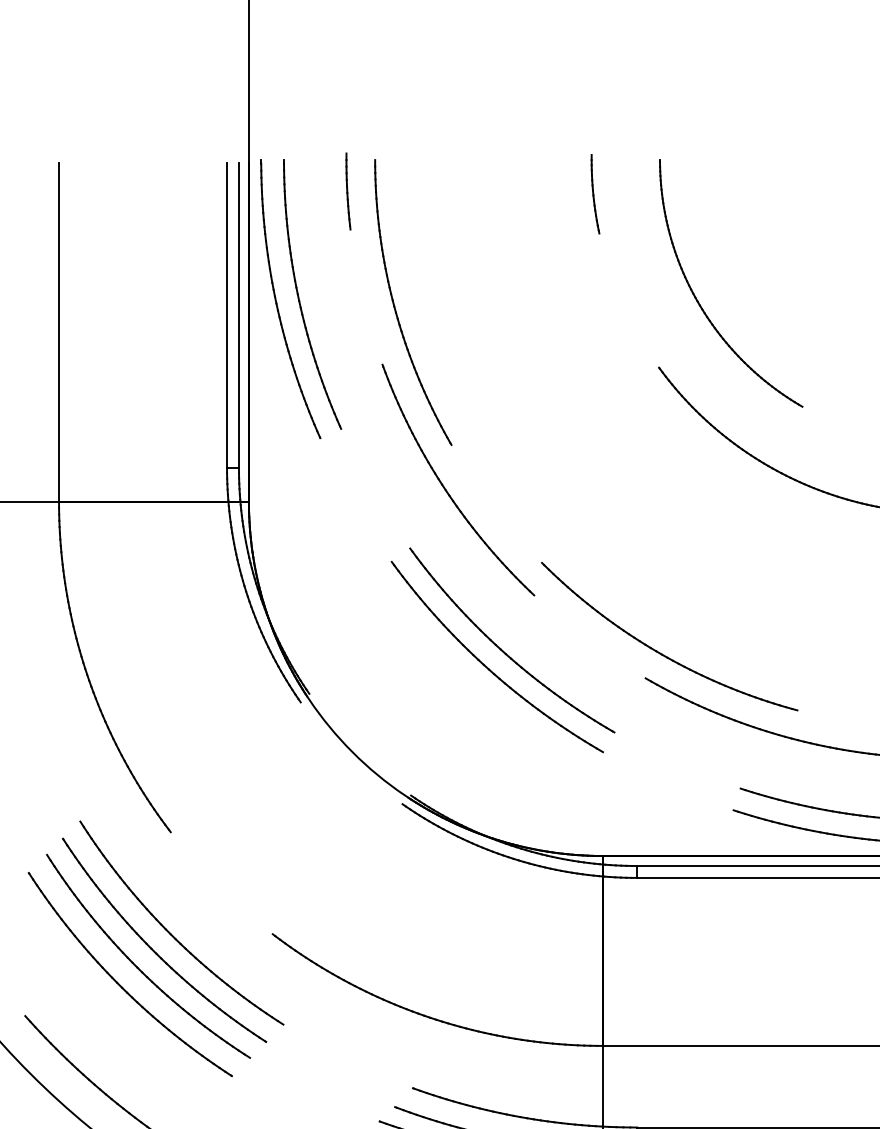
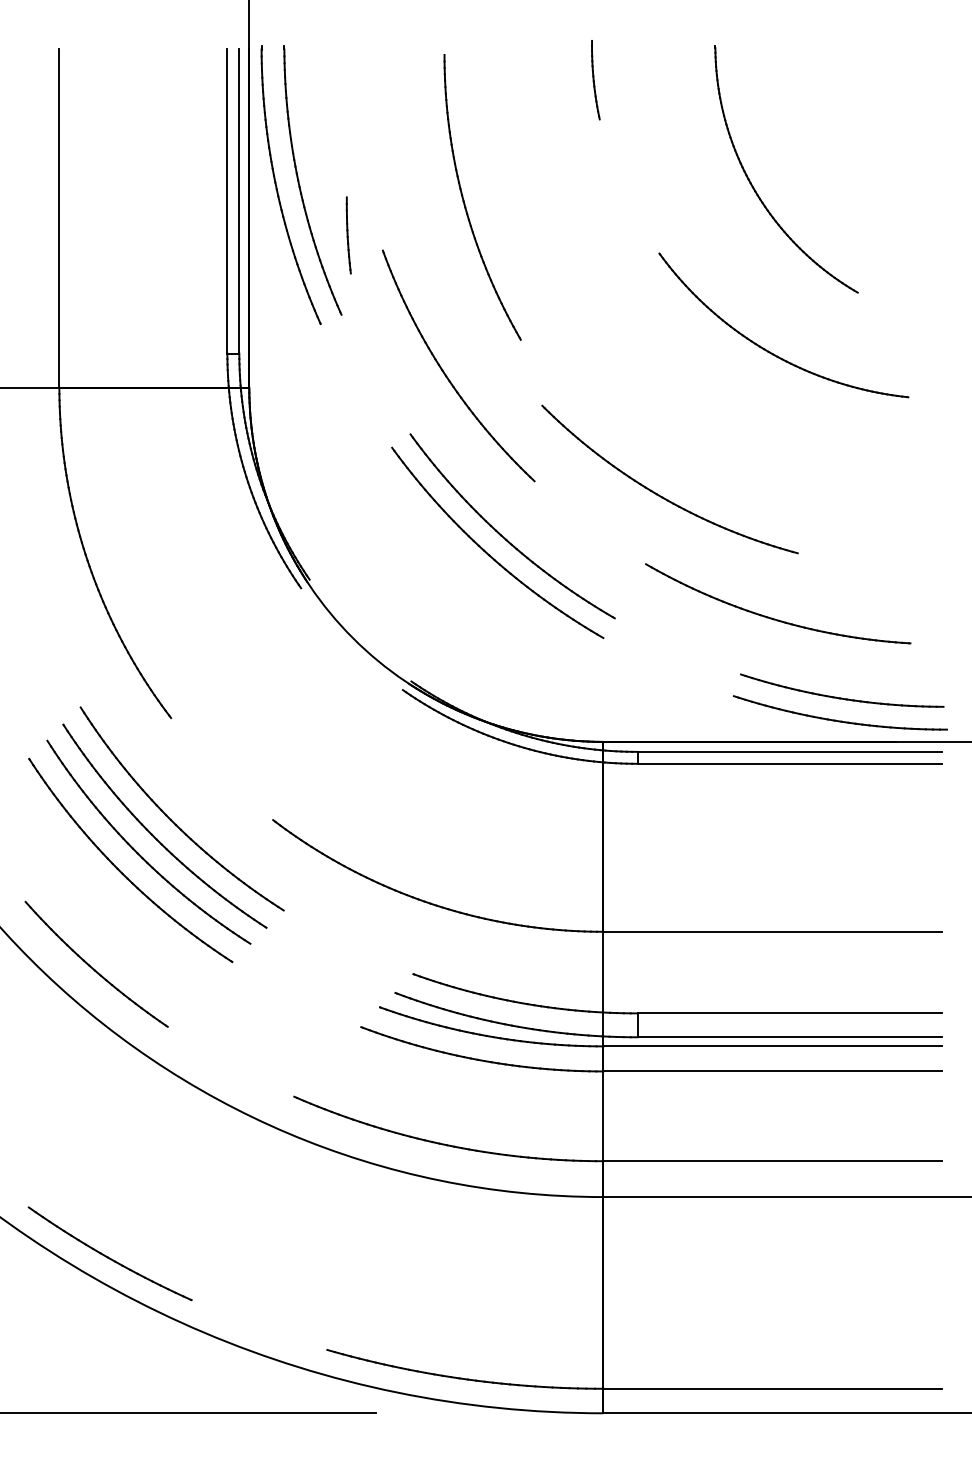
line: (348, 191) -> (348, 235), moved
part: (699, 301) -> (754, 187), moved
part: (396, 308) -> (465, 203), moved
part: (661, 652) -> (661, 495), moved

